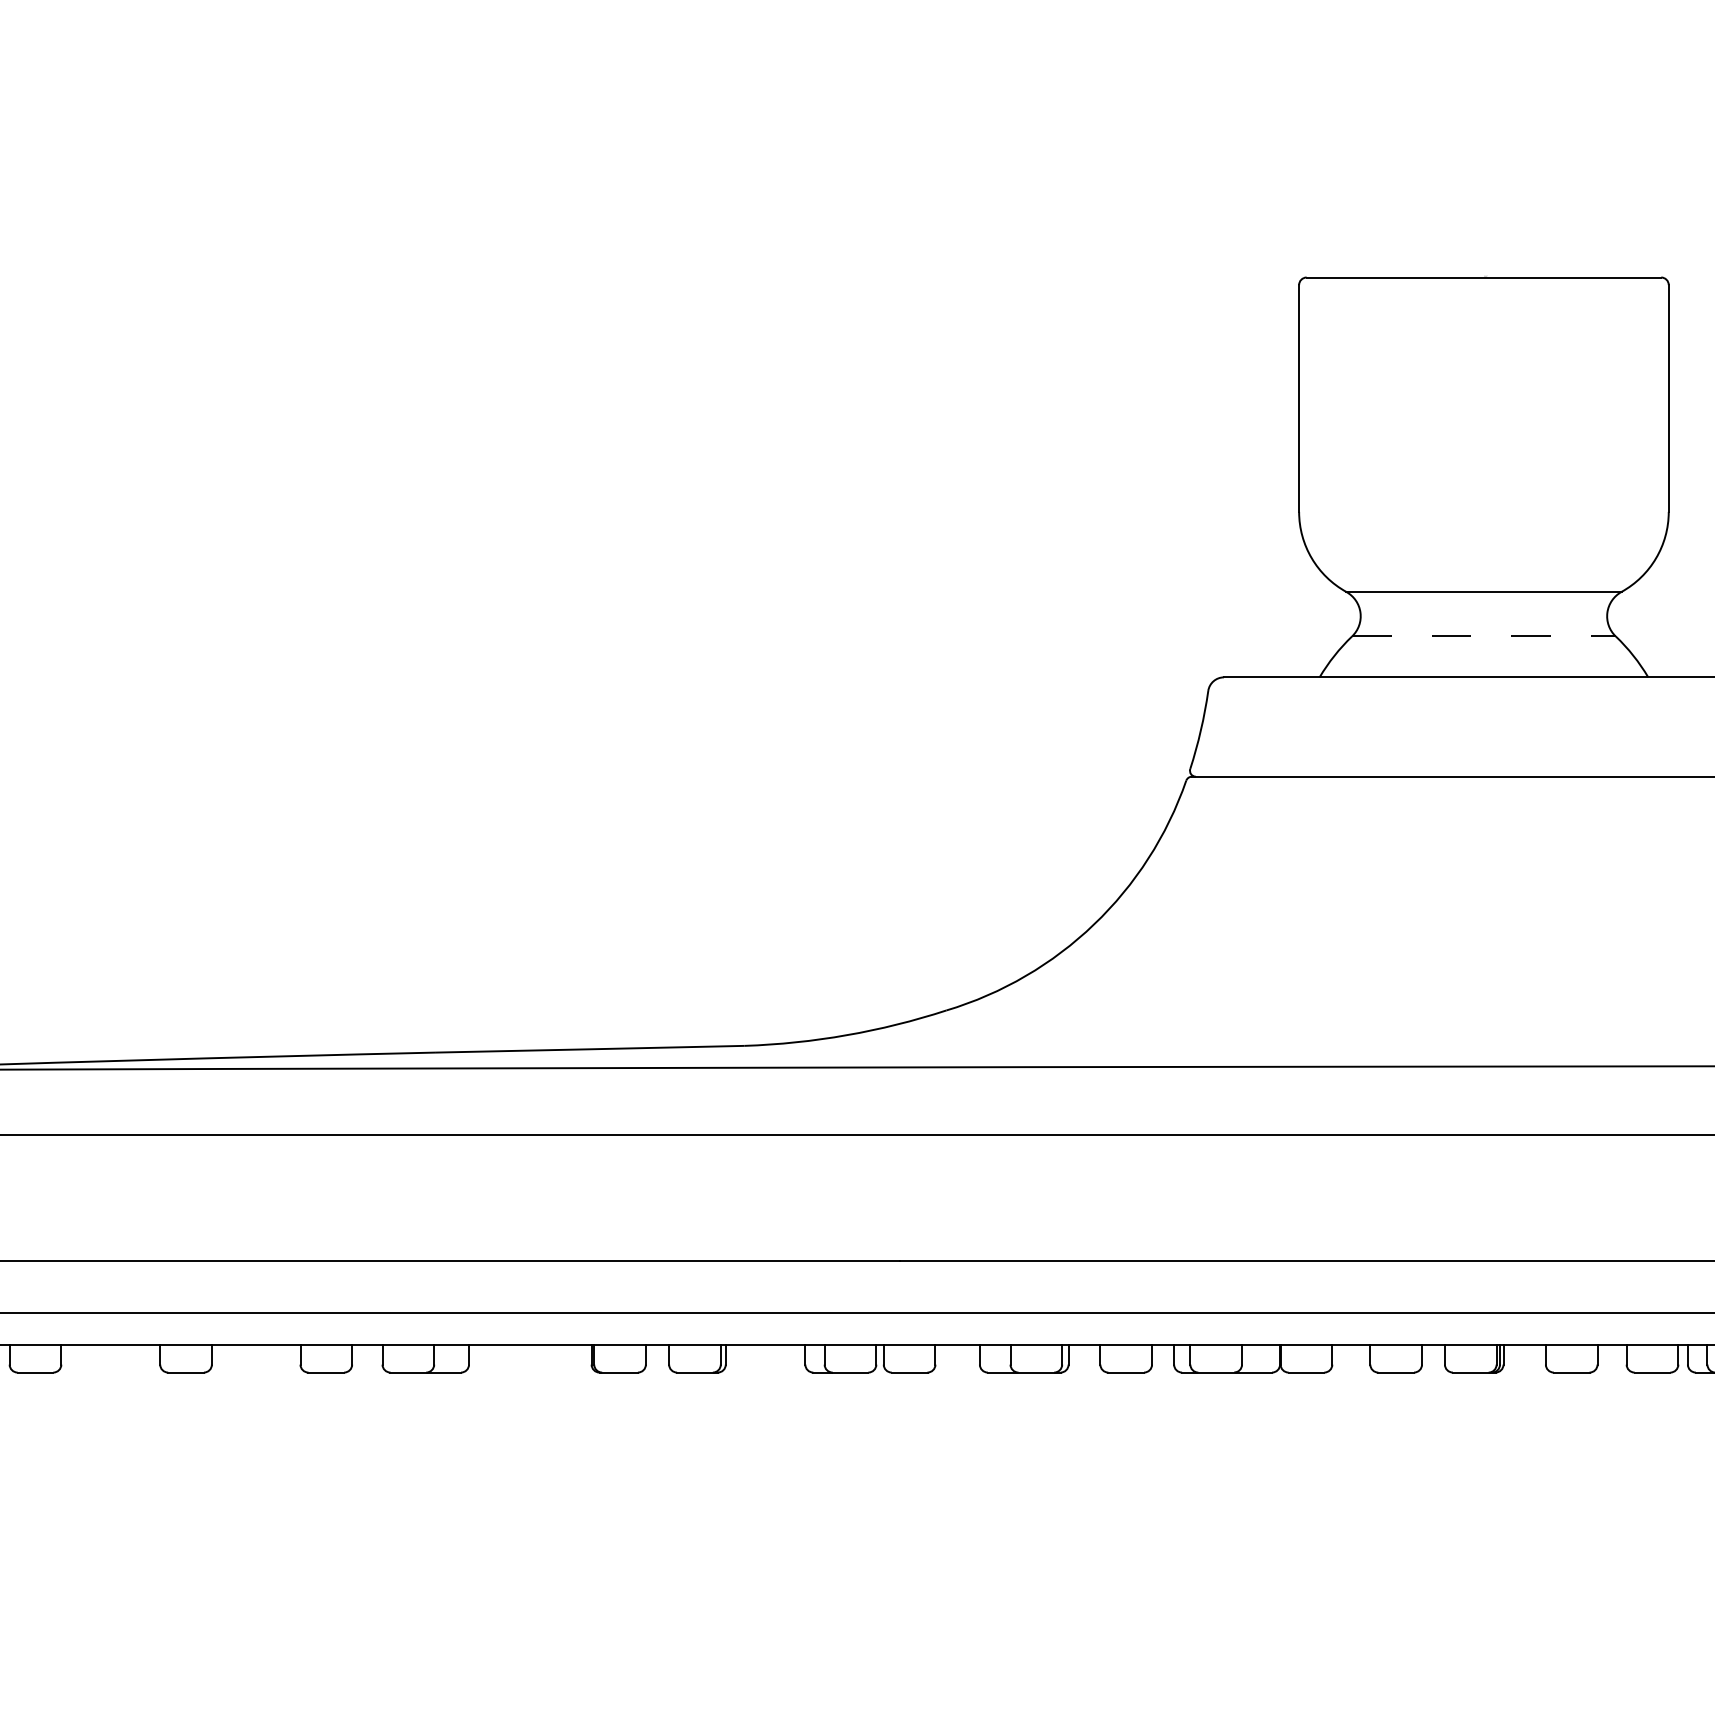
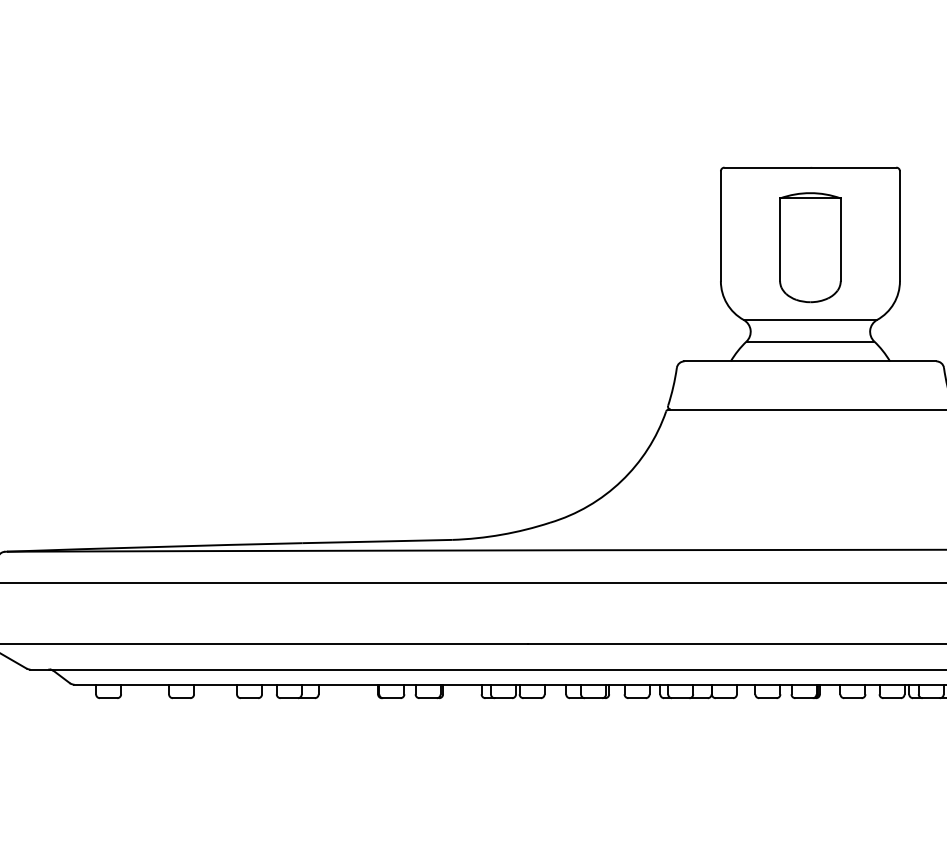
part: (1484, 442) -> (810, 247), added
line: (1484, 636) -> (810, 341), dashed -> solid

